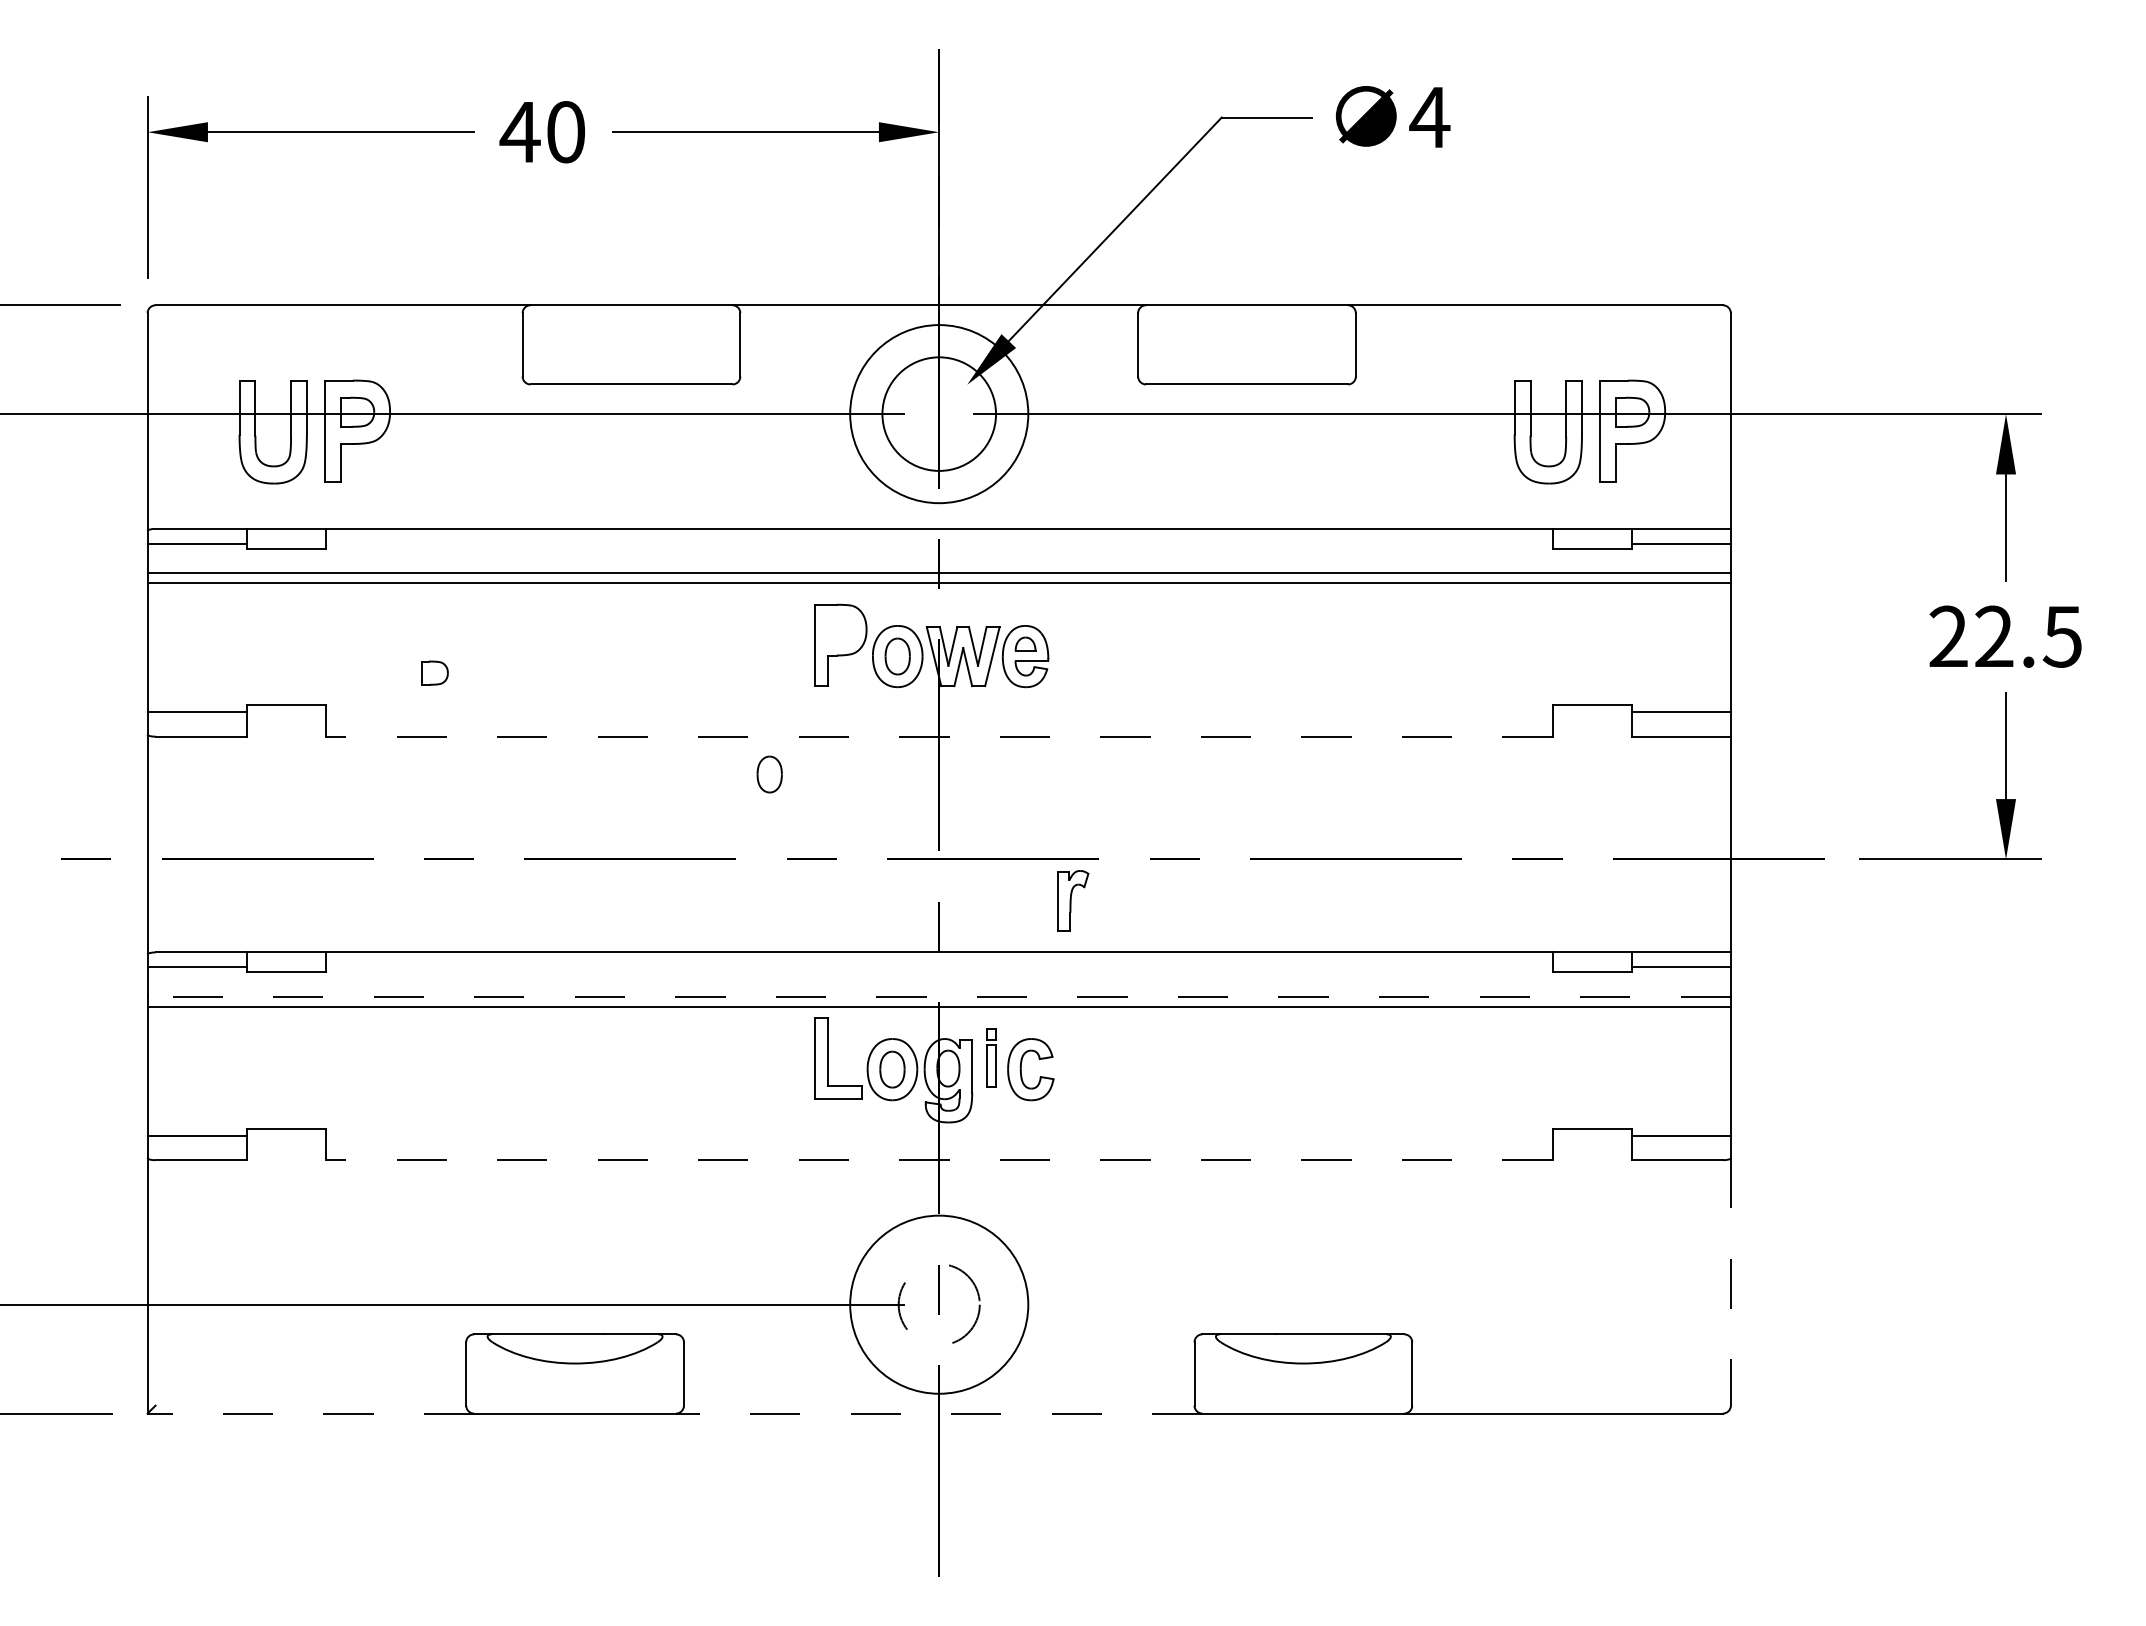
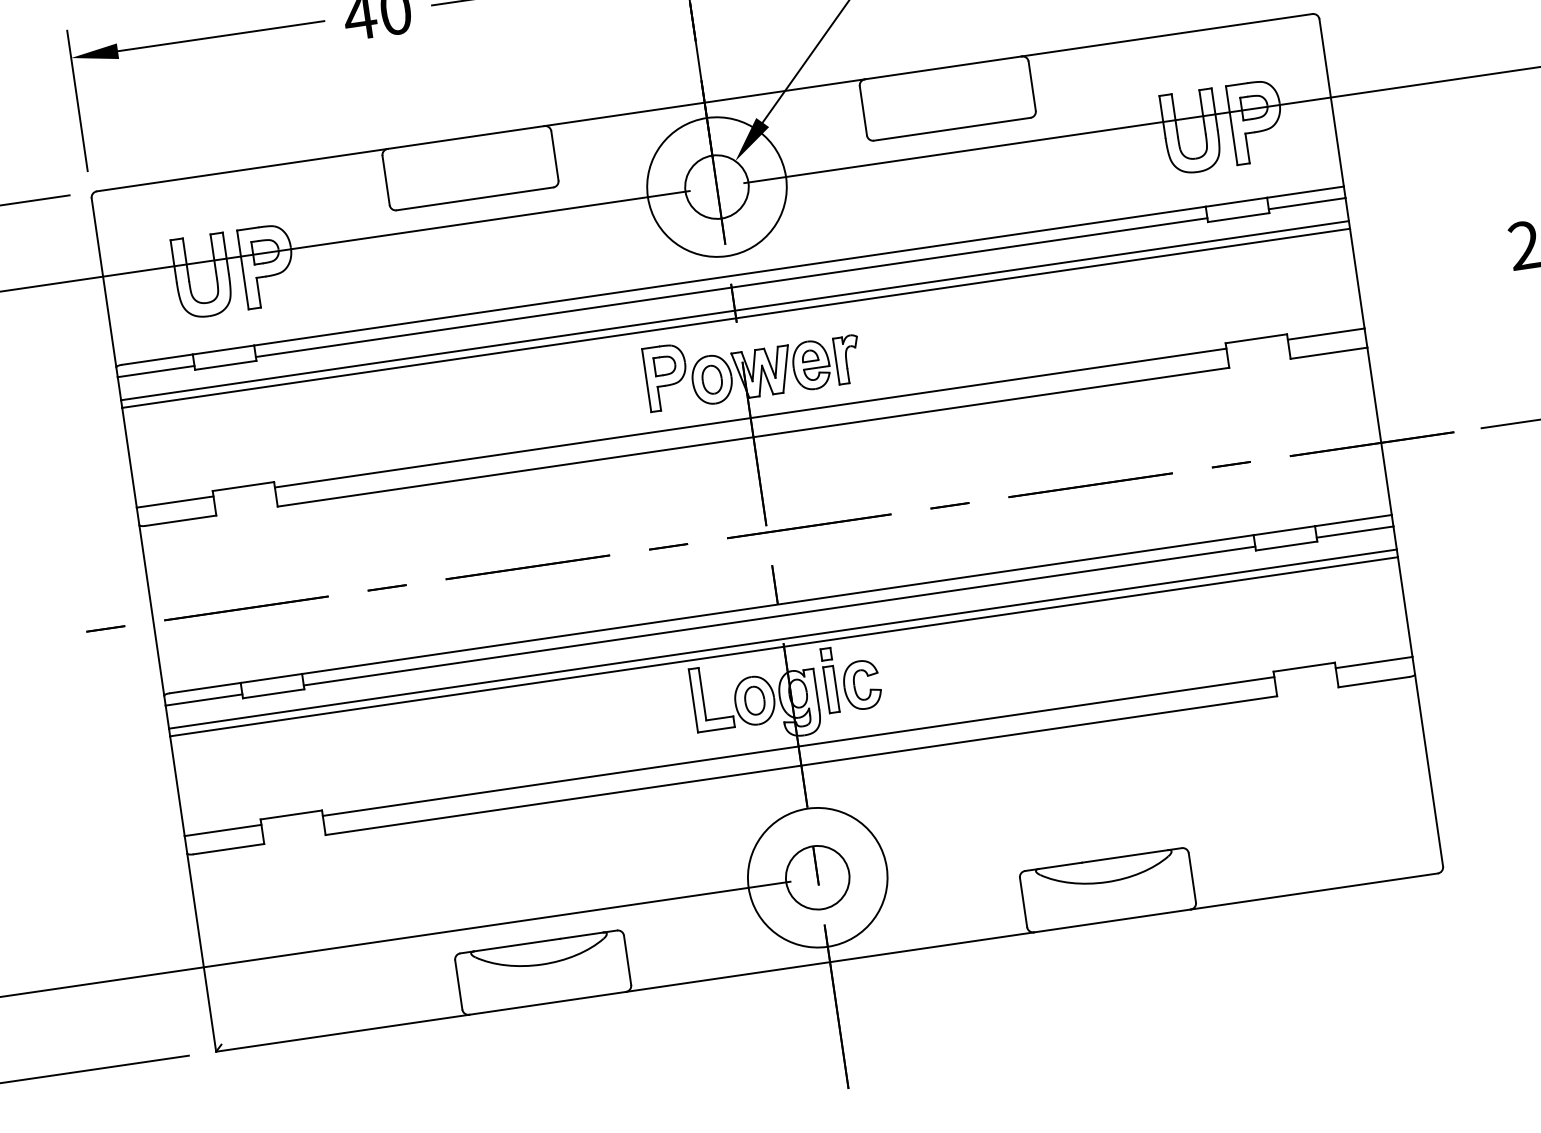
circle: (938, 413) -> (716, 186), size x0.71
line: (938, 543) -> (731, 287), added
part: (434, 672) -> (664, 365), moved
line: (938, 711) -> (750, 417), added
line: (939, 736) -> (753, 437), dashed -> solid
part: (769, 774) -> (626, 485), removed
part: (1073, 900) -> (848, 359), moved
line: (938, 967) -> (779, 616), added
line: (939, 997) -> (783, 639), dashed -> solid
part: (991, 1057) -> (830, 680), size x1.43
line: (938, 1135) -> (798, 746), added
line: (939, 1160) -> (801, 765), dashed -> solid
line: (1730, 1281) -> (1428, 770), dashed -> solid
circle: (938, 1304) -> (817, 877), dashed -> solid
line: (310, 1413) -> (342, 1033), dashed -> solid
line: (938, 1413) -> (829, 962), dashed -> solid

